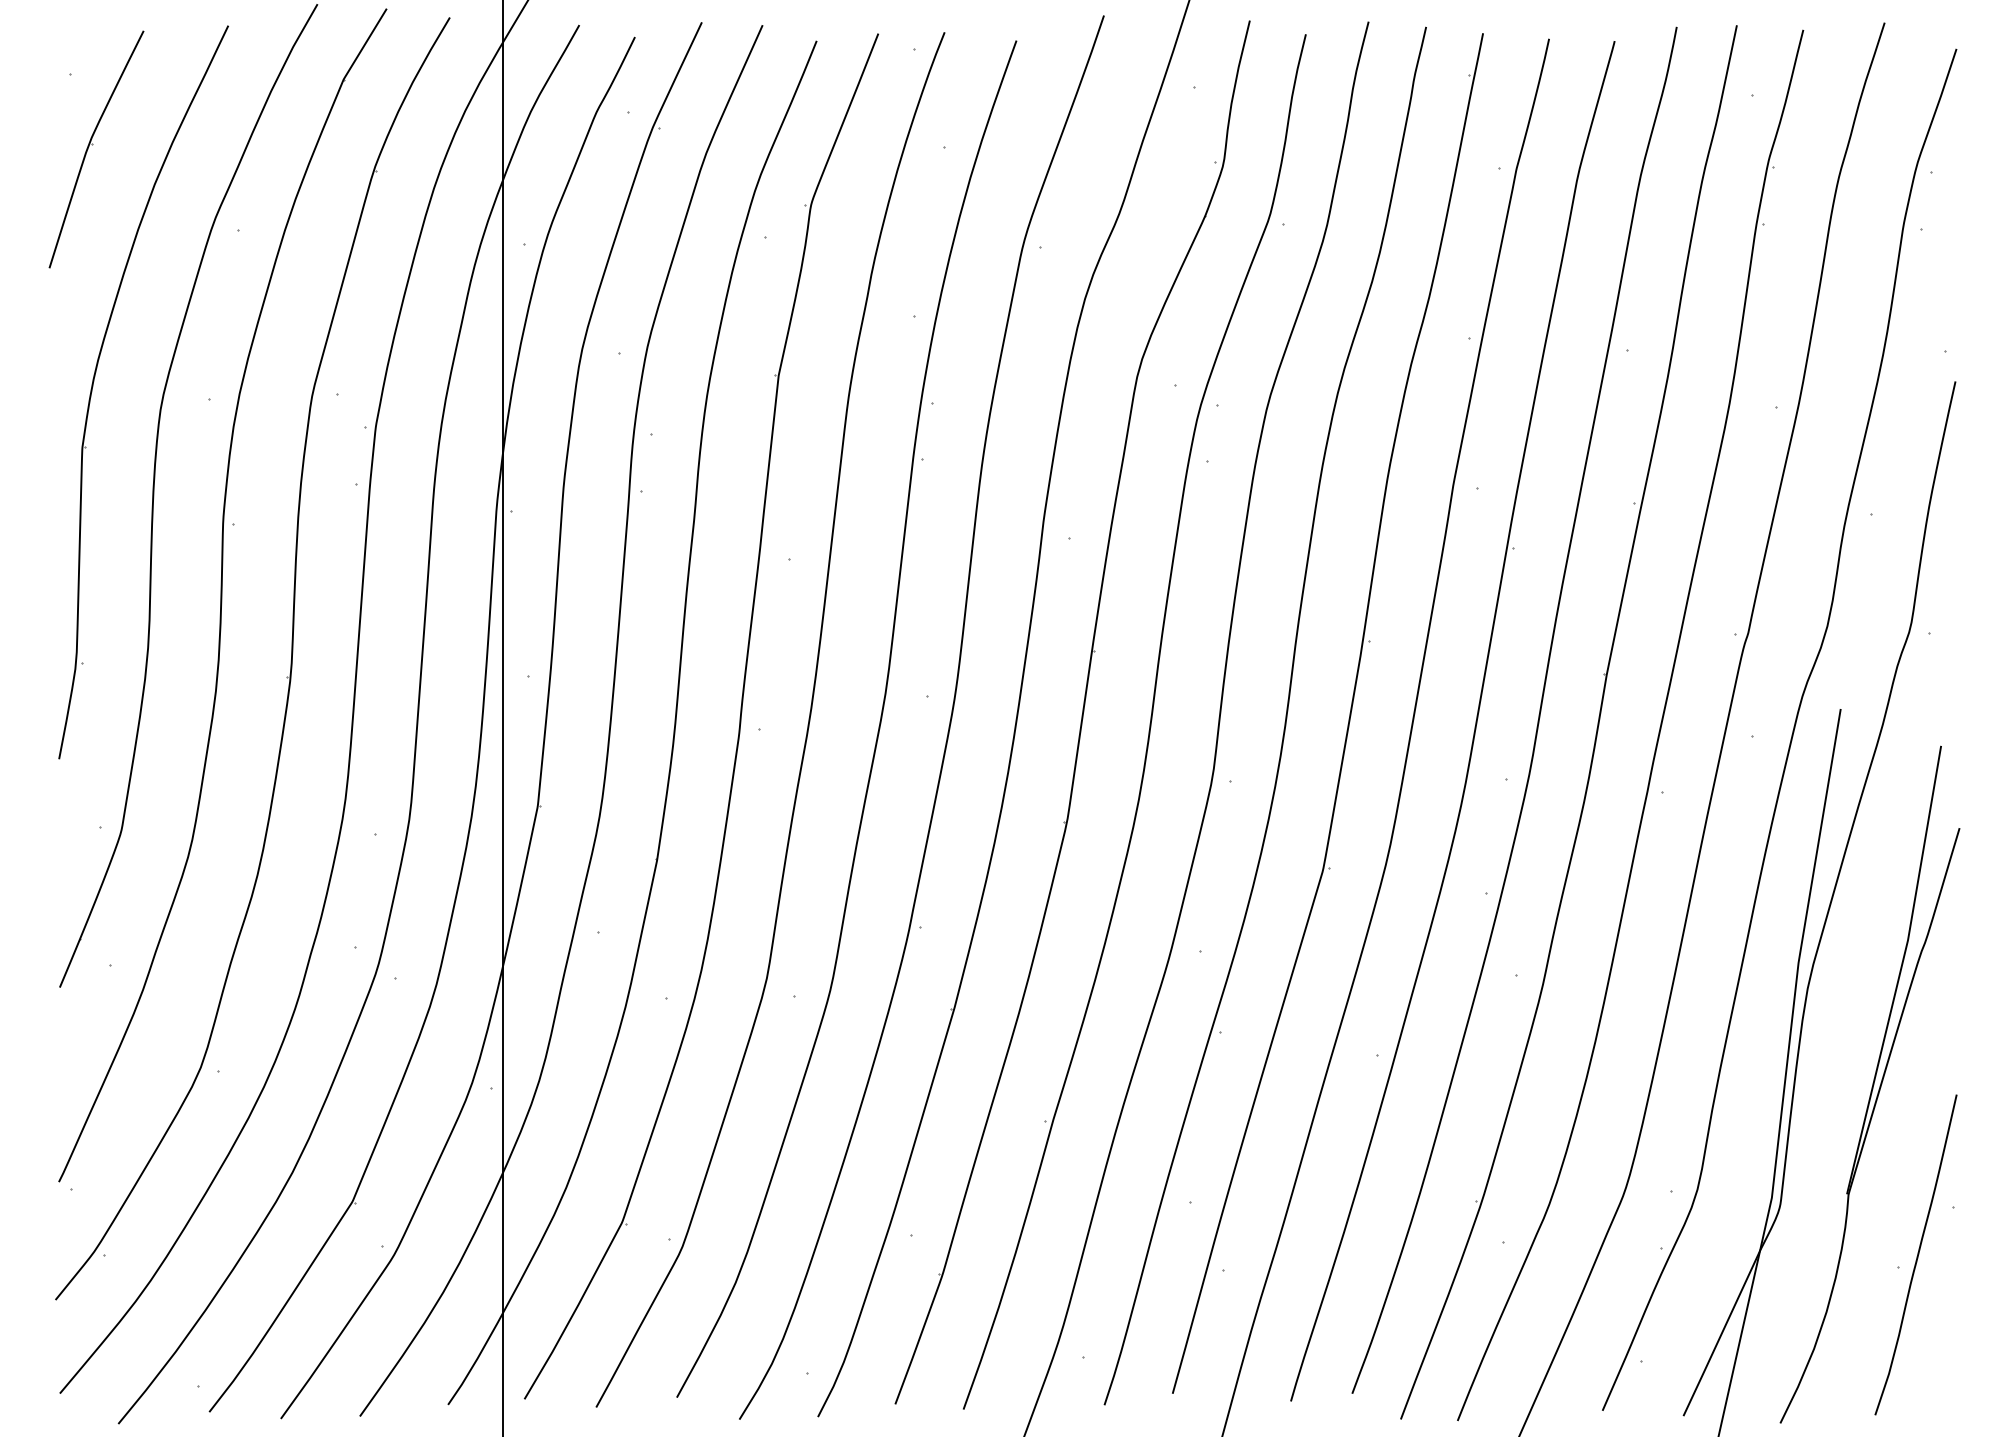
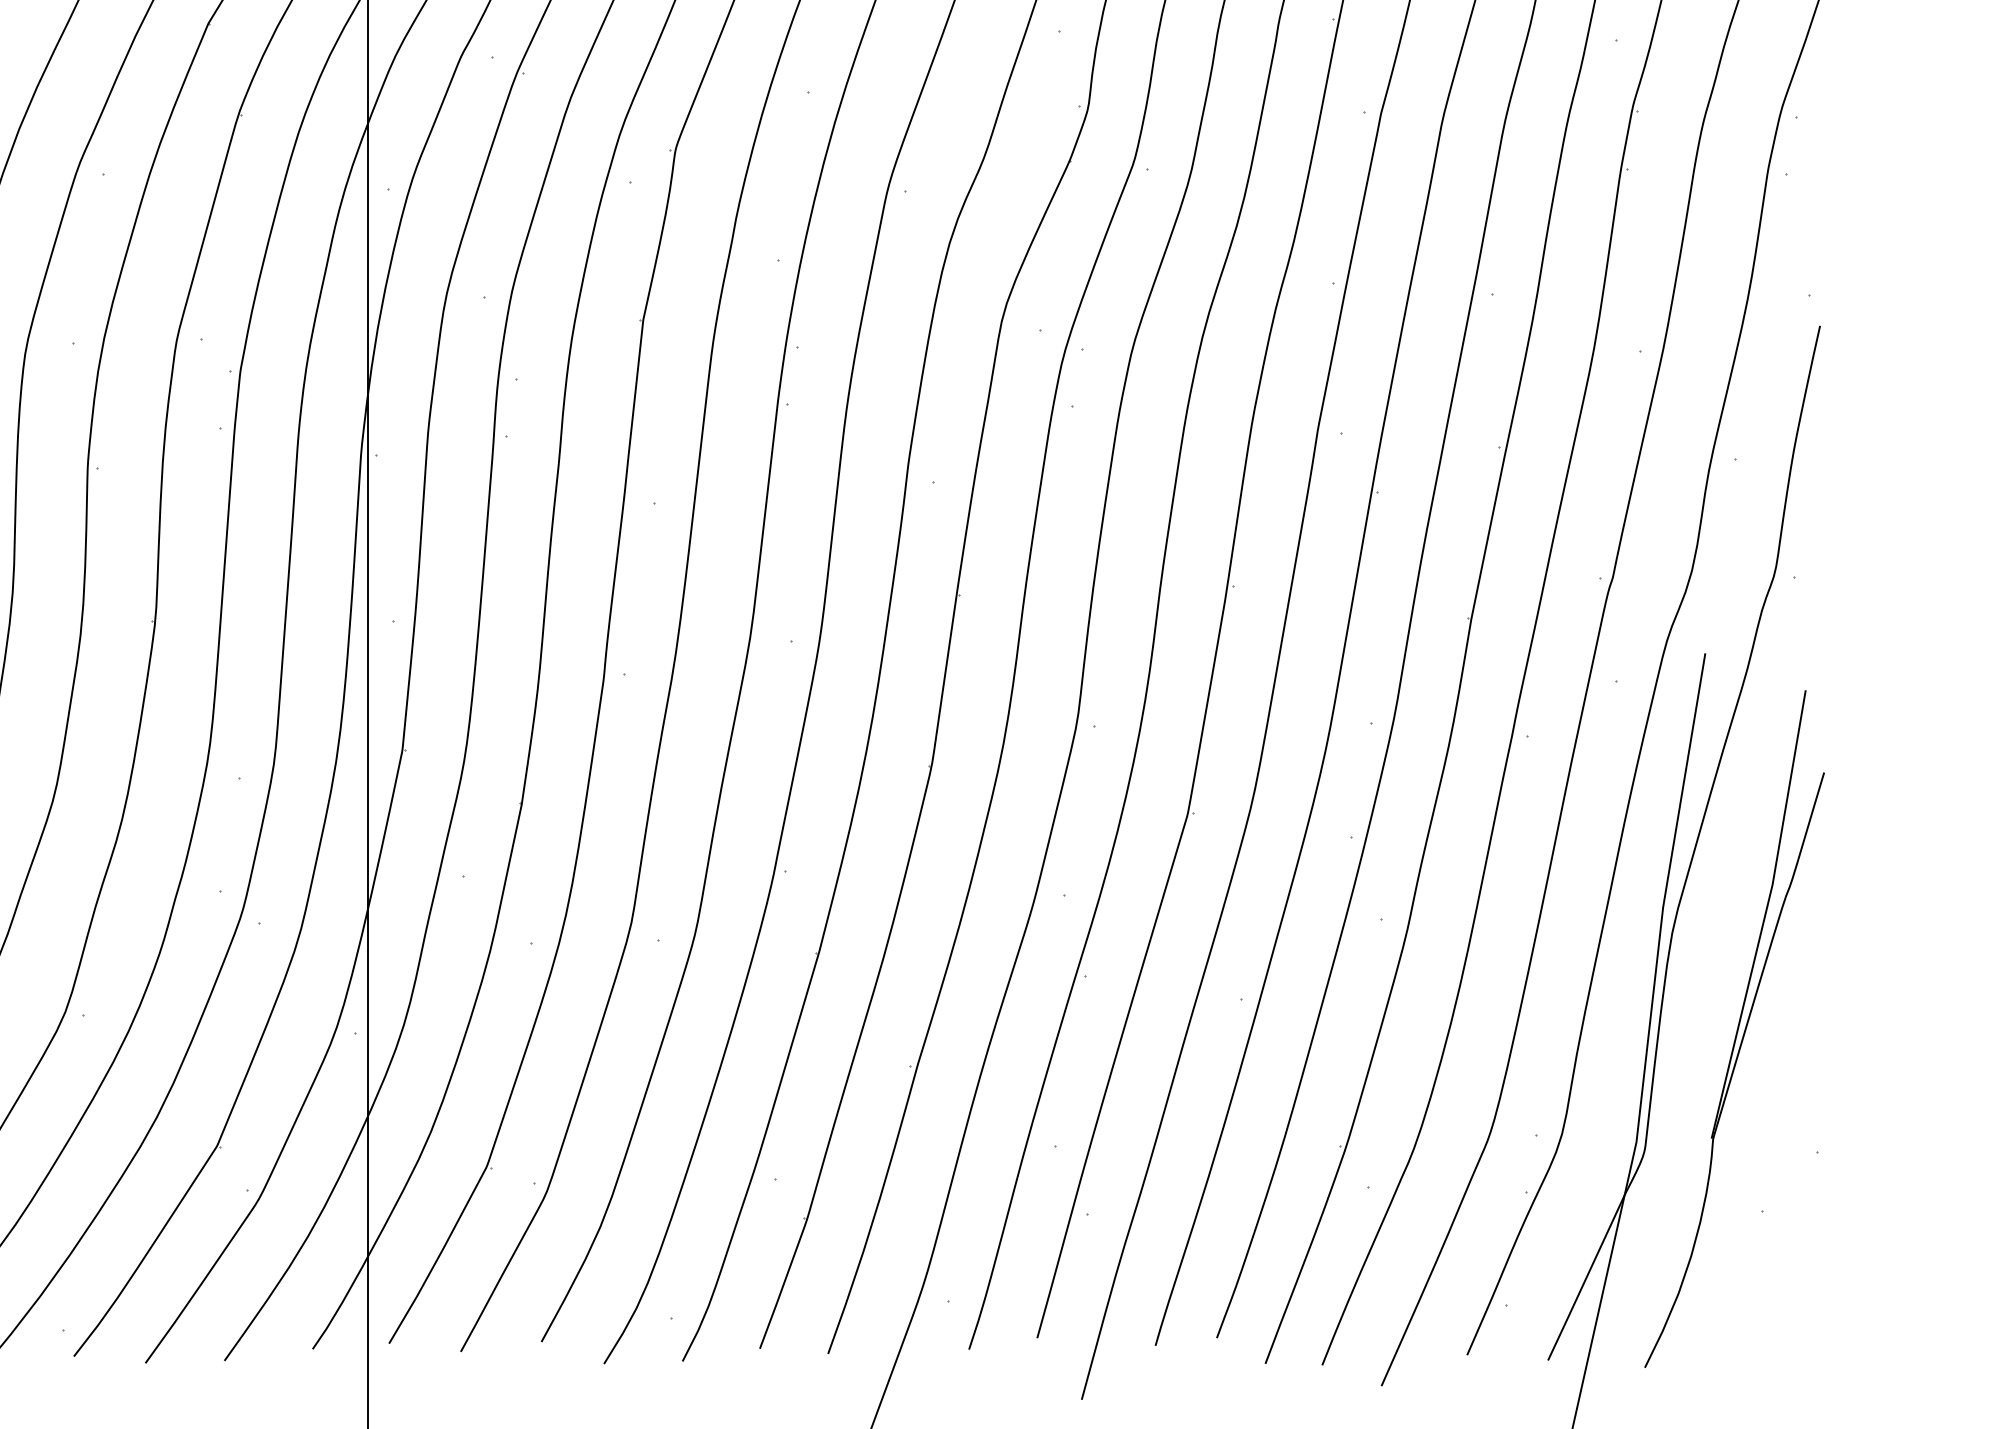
curve: (1917, 1254) -> (1782, 1198), removed

